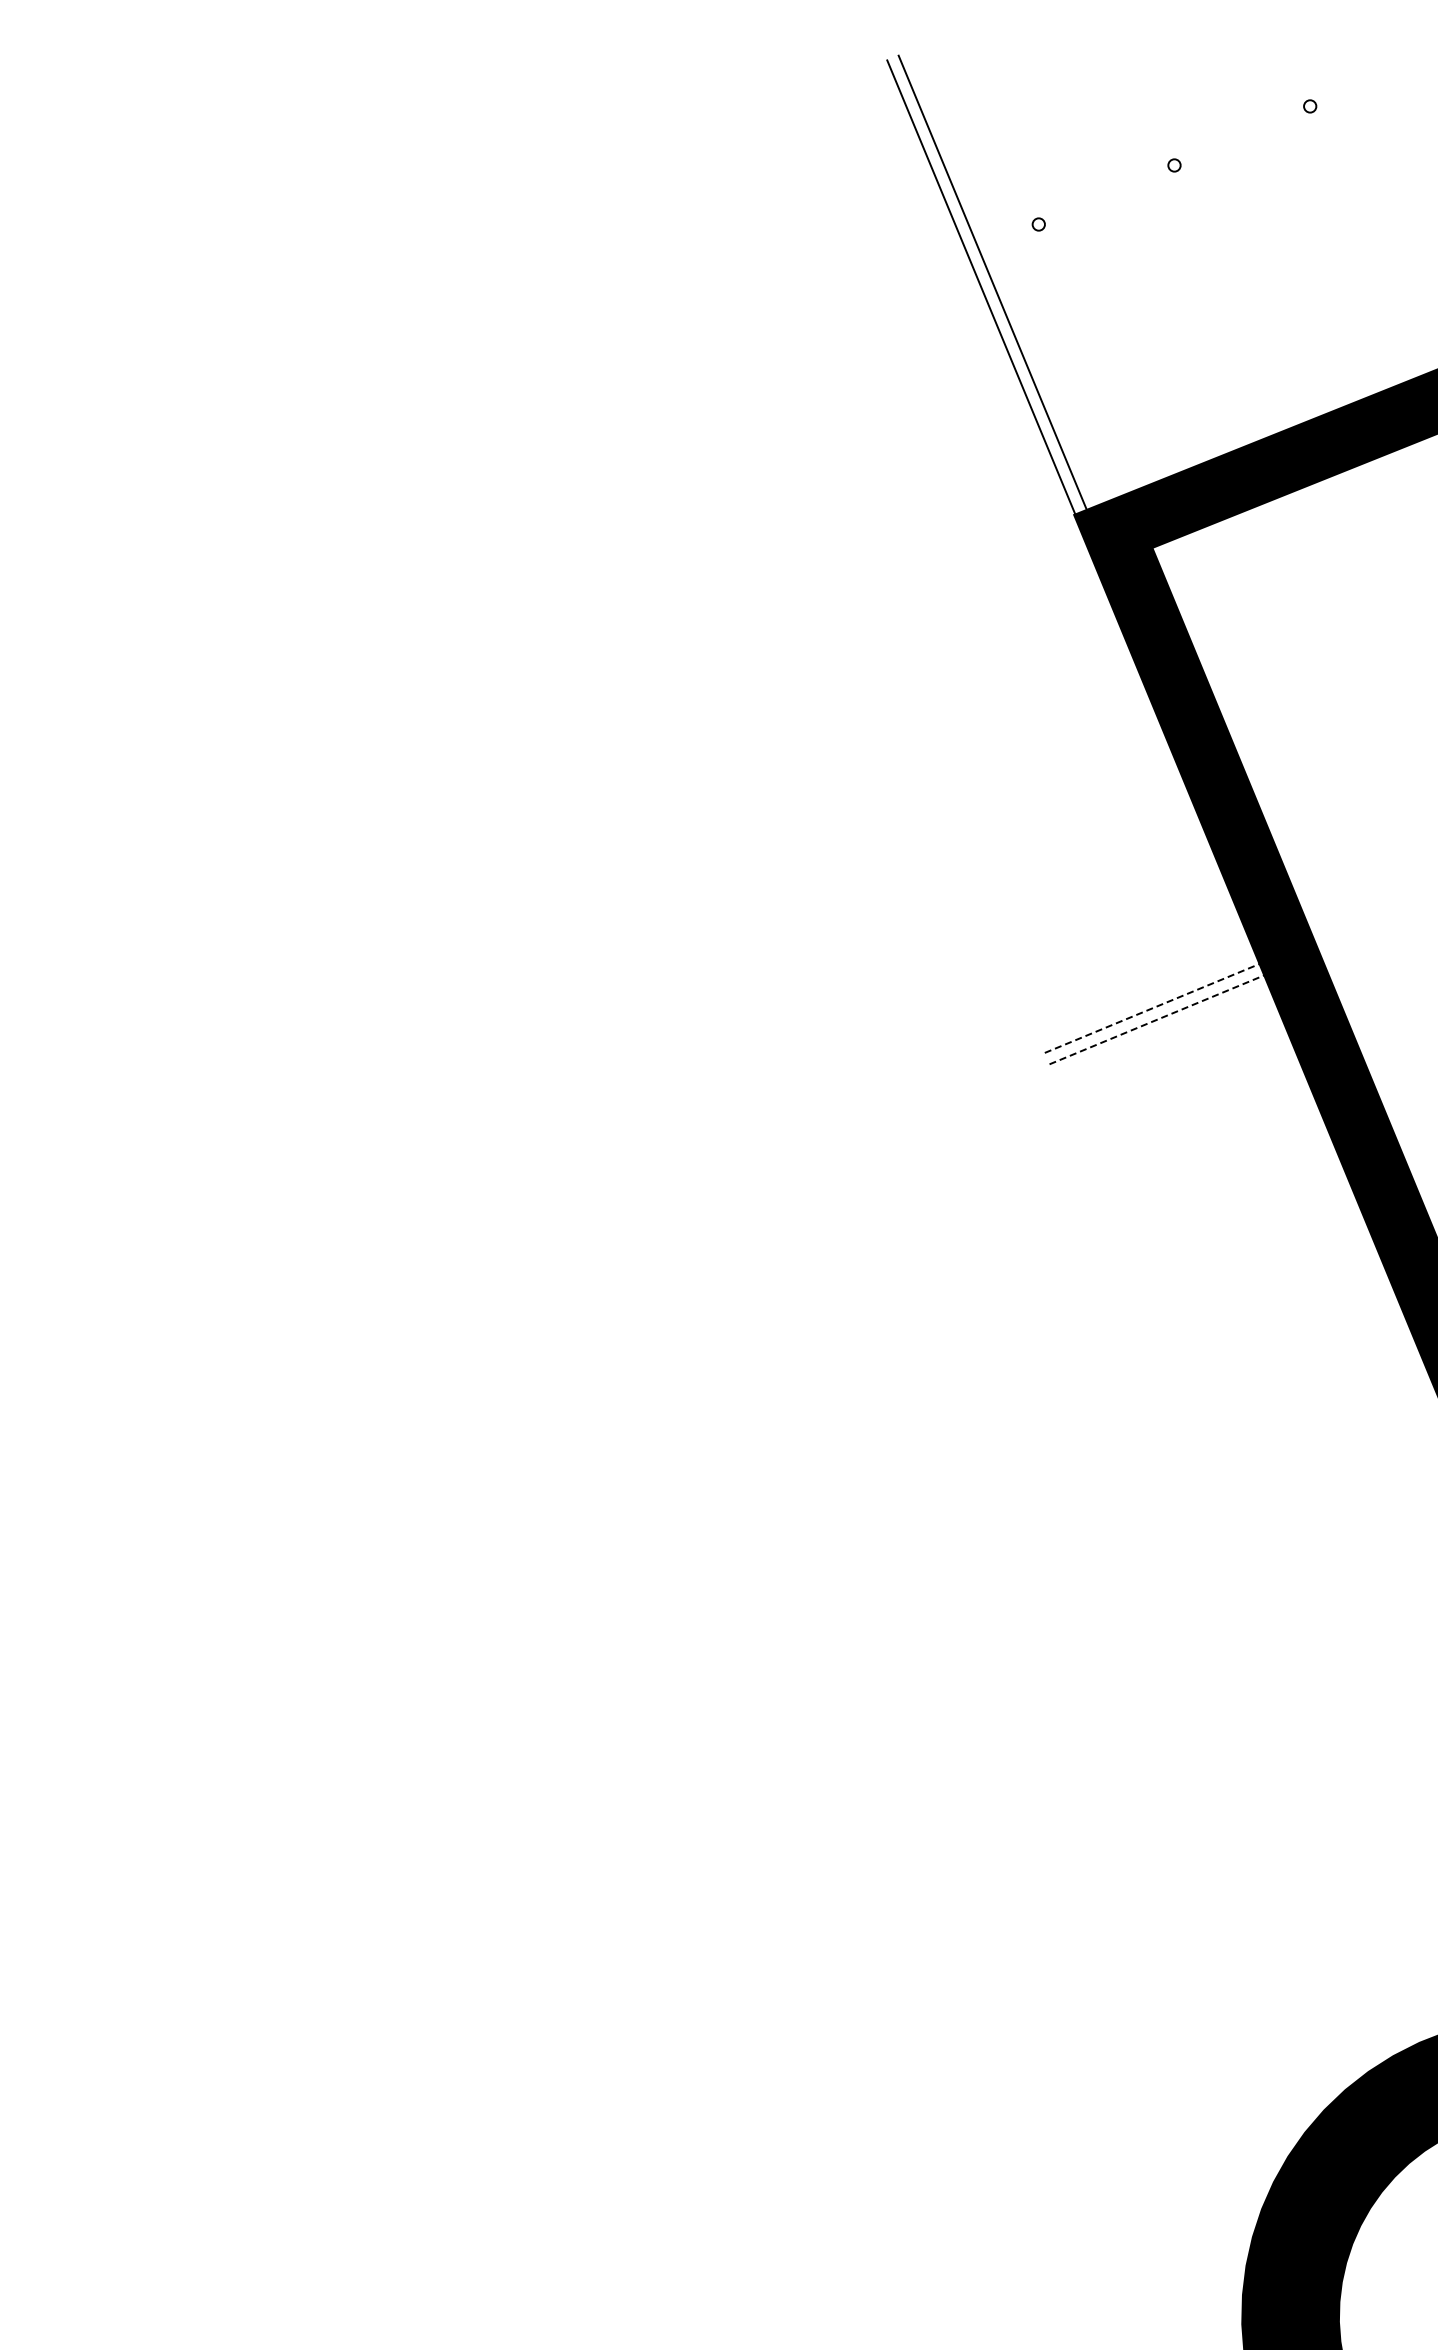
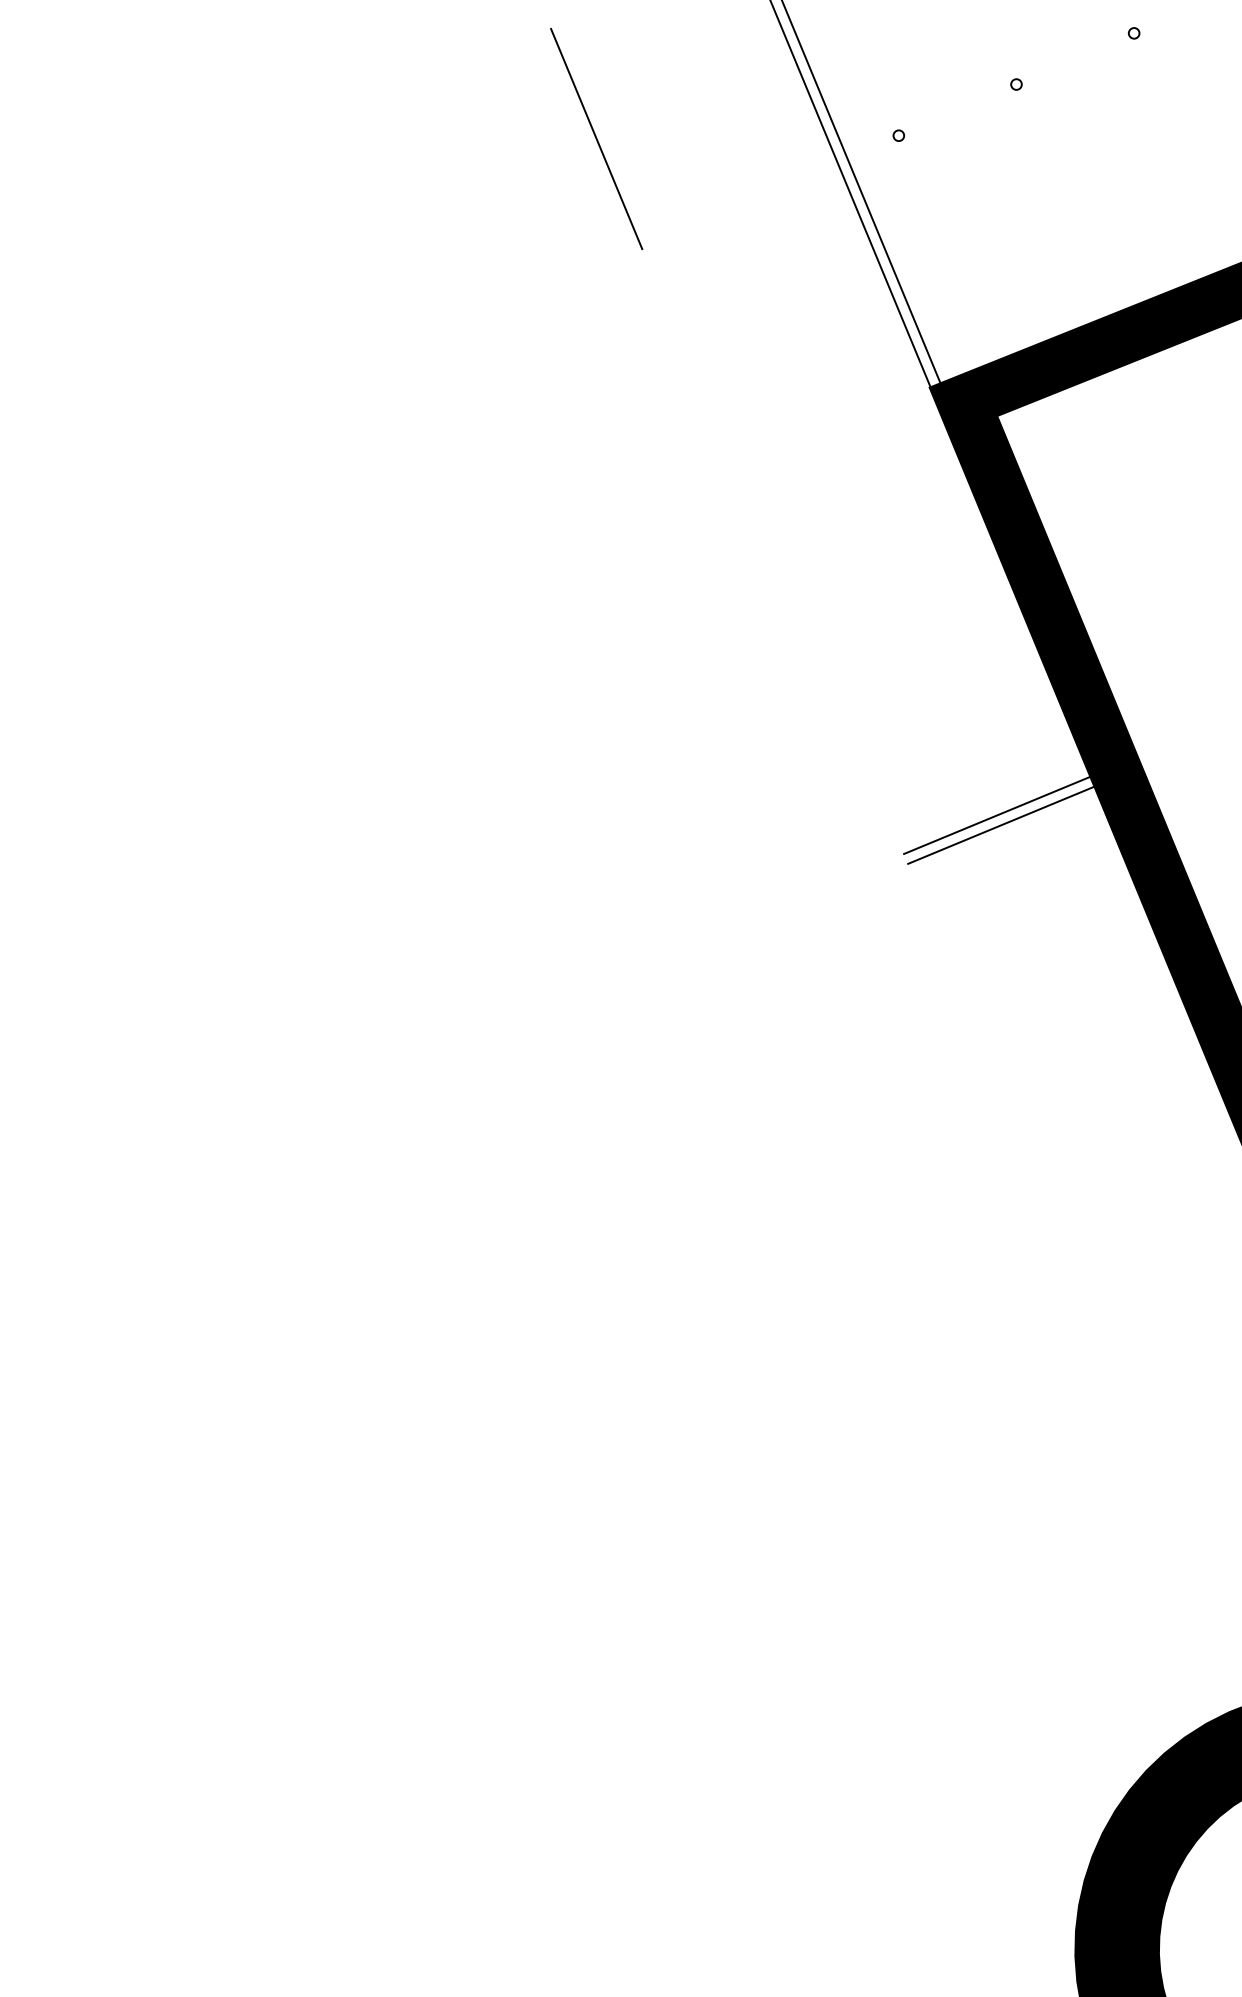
line: (689, 228) -> (596, 139), added
line: (1153, 1007) -> (998, 814), dashed -> solid
line: (1163, 1016) -> (1006, 822), dashed -> solid

